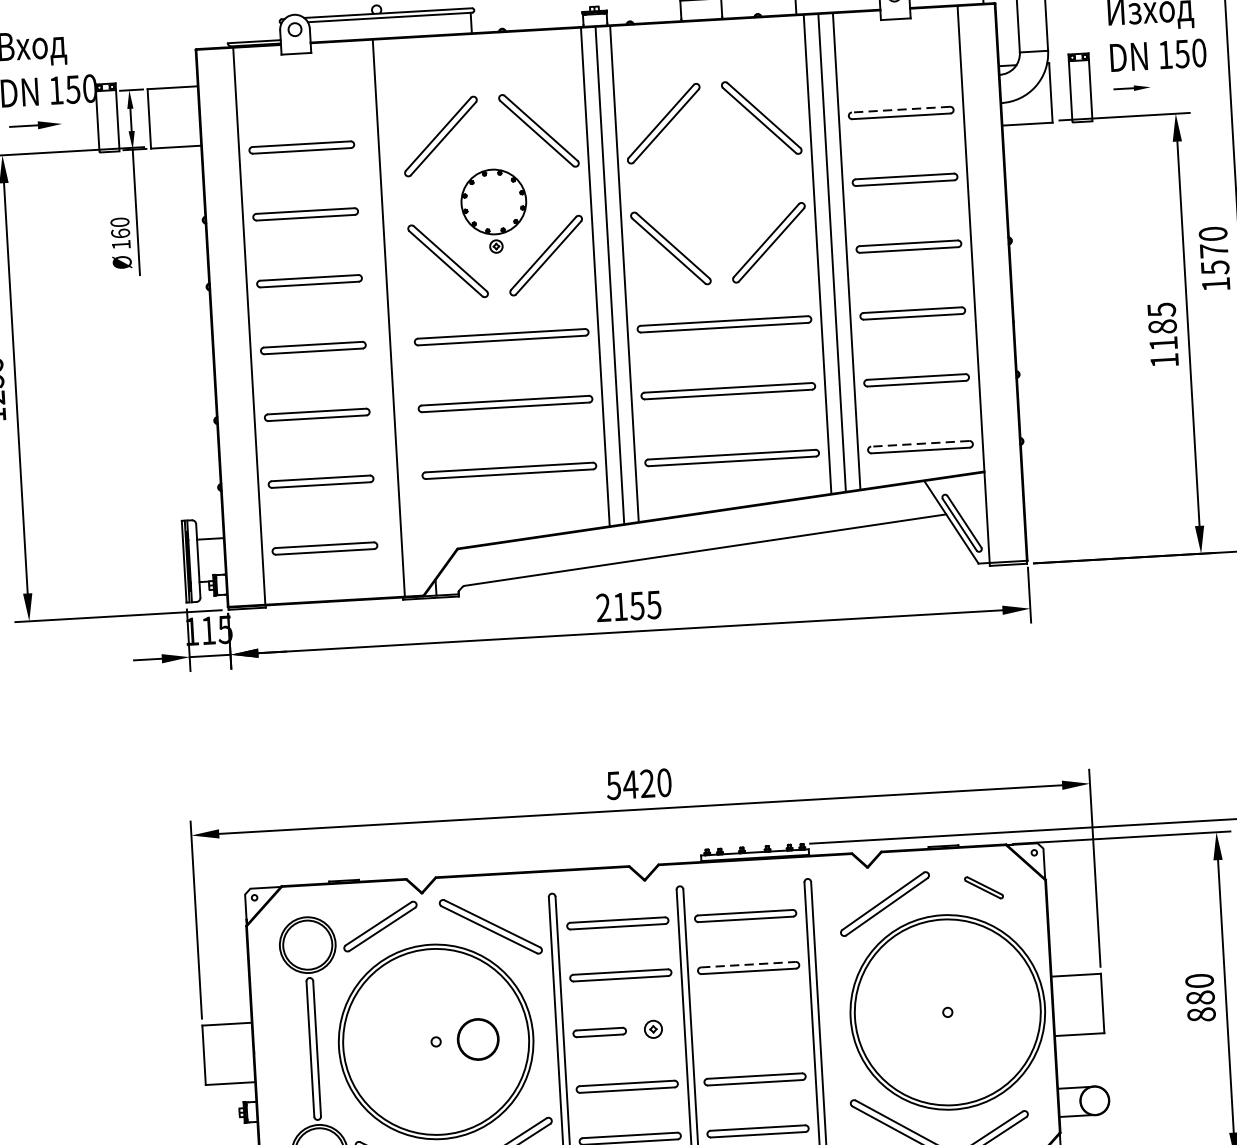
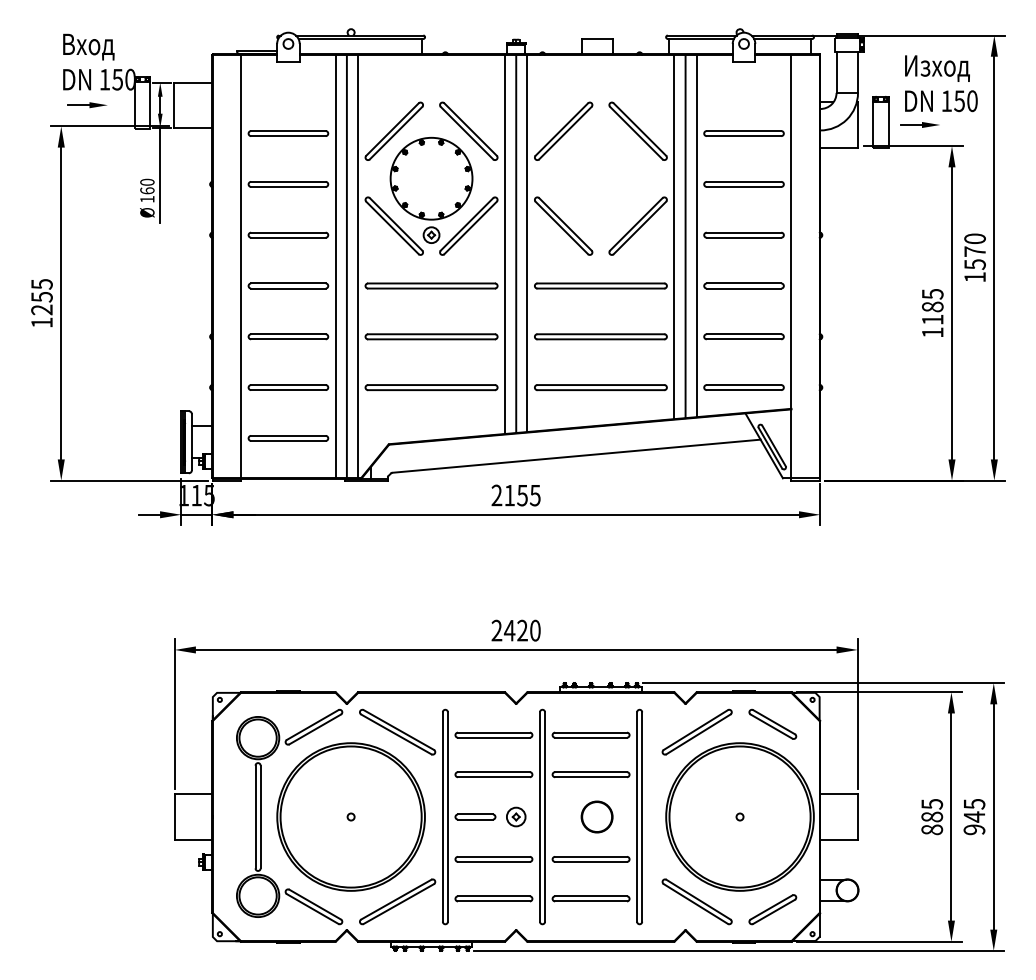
part: (1131, 87) -> (919, 124), size x1.43
line: (900, 110) -> (743, 131), dashed -> solid
part: (494, 210) -> (431, 189), size x1.67
line: (402, 317) -> (357, 266), added
line: (373, 318) -> (335, 266), added
line: (919, 444) -> (743, 385), dashed -> solid
text: (613, 785) -> (496, 630), 5420 -> 2420
part: (983, 886) -> (772, 723), size x1.67
line: (749, 965) -> (591, 772), dashed -> solid
text: (1198, 981) -> (931, 804), 880 -> 885
part: (653, 1028) -> (516, 816), size x1.43
circle: (477, 1038) -> (596, 816), moved

